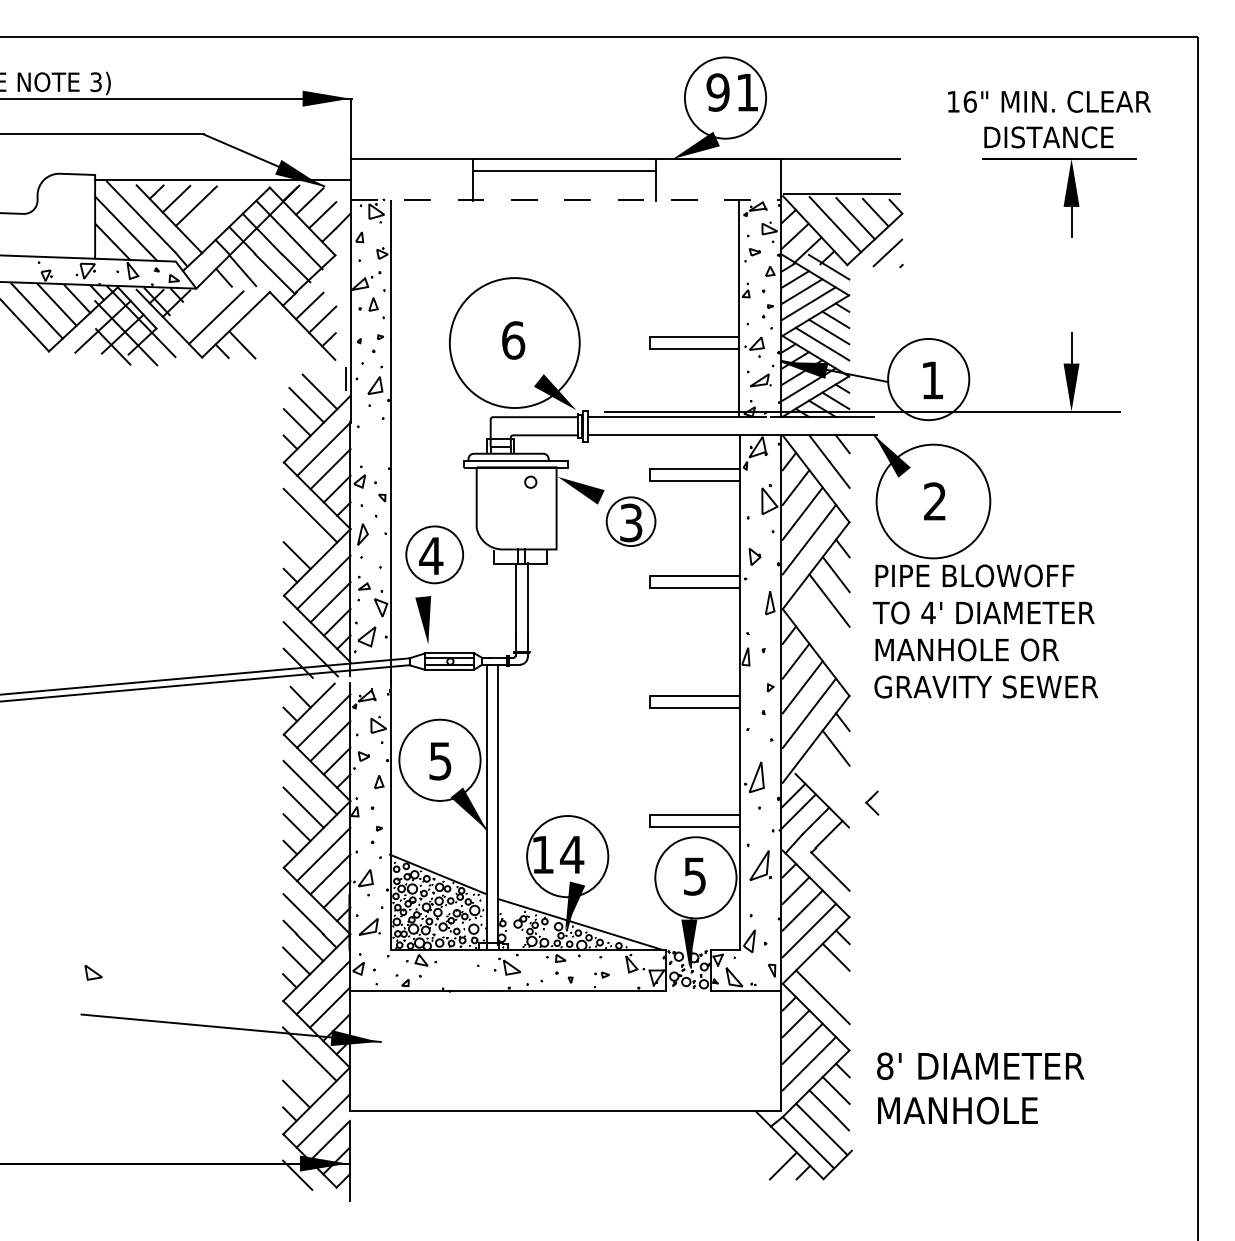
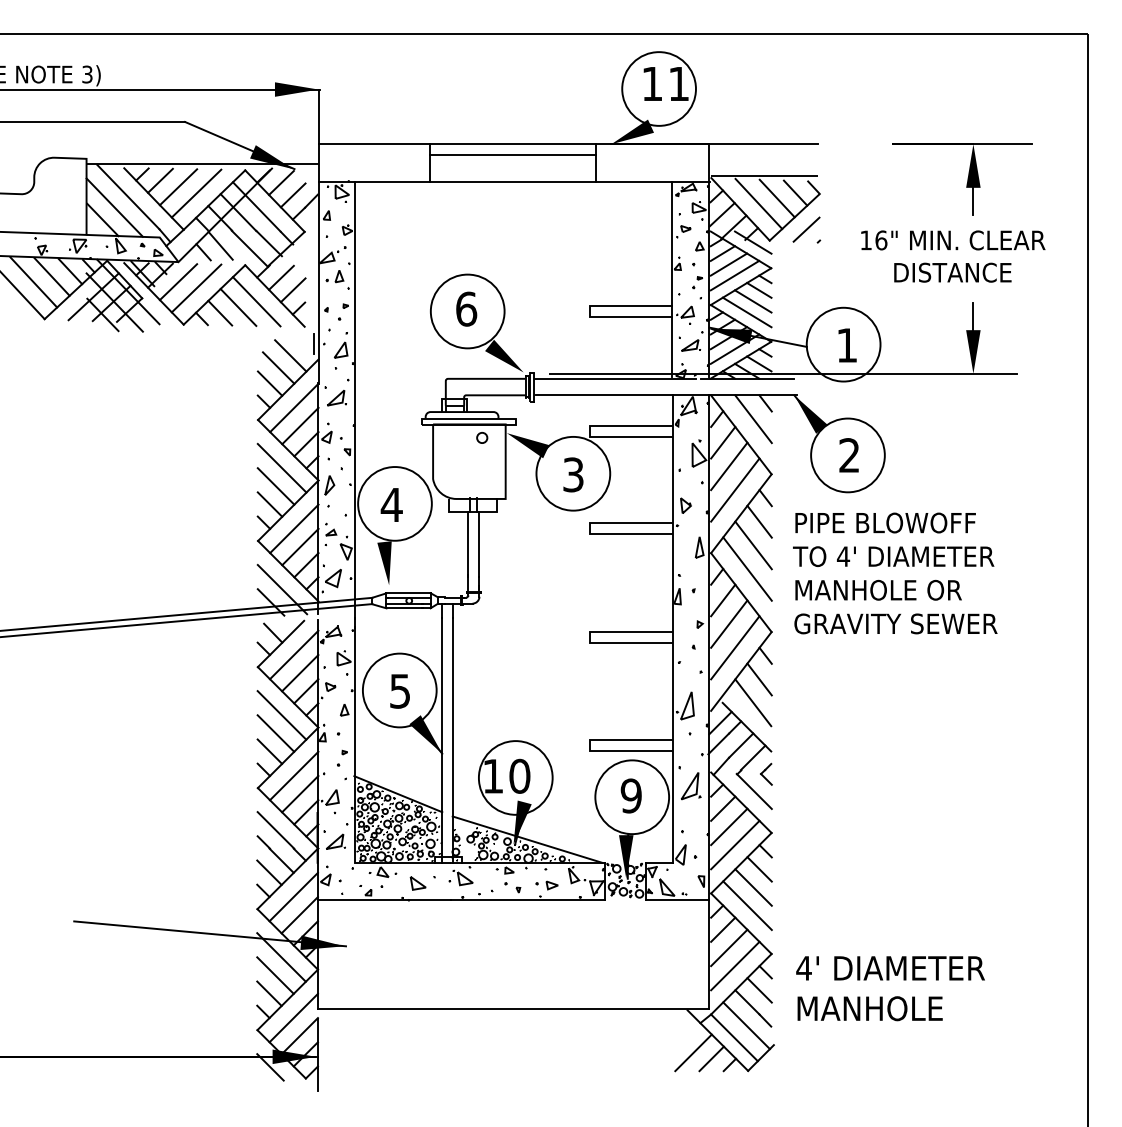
text: (717, 92) -> (651, 83), 91 -> 11
text: (1049, 119) -> (953, 256), moved
line: (566, 199) -> (514, 181), dashed -> solid
line: (216, 213) -> (196, 193), added
line: (196, 311) -> (178, 282), added
line: (282, 332) -> (256, 301), added
line: (262, 338) -> (238, 307), added
circle: (514, 343) -> (467, 311), size x0.62
part: (370, 437) -> (336, 397), added
circle: (932, 501) -> (847, 455), size x0.71
circle: (631, 521) -> (573, 473), size x1.67
line: (303, 535) -> (275, 486), added
circle: (434, 554) -> (394, 503), size x1.43
line: (822, 626) -> (747, 568), added
line: (829, 773) -> (753, 702), added
part: (872, 802) -> (766, 773), moved
text: (571, 853) -> (519, 775), 14 -> 10
text: (694, 875) -> (630, 795), 5 -> 9
part: (92, 972) -> (417, 883), moved
part: (601, 975) -> (546, 885), size x1.67
line: (829, 977) -> (753, 887), added
text: (884, 1065) -> (803, 967), 8' -> 4'
line: (303, 1074) -> (275, 975), added
line: (763, 1158) -> (693, 1052), added

